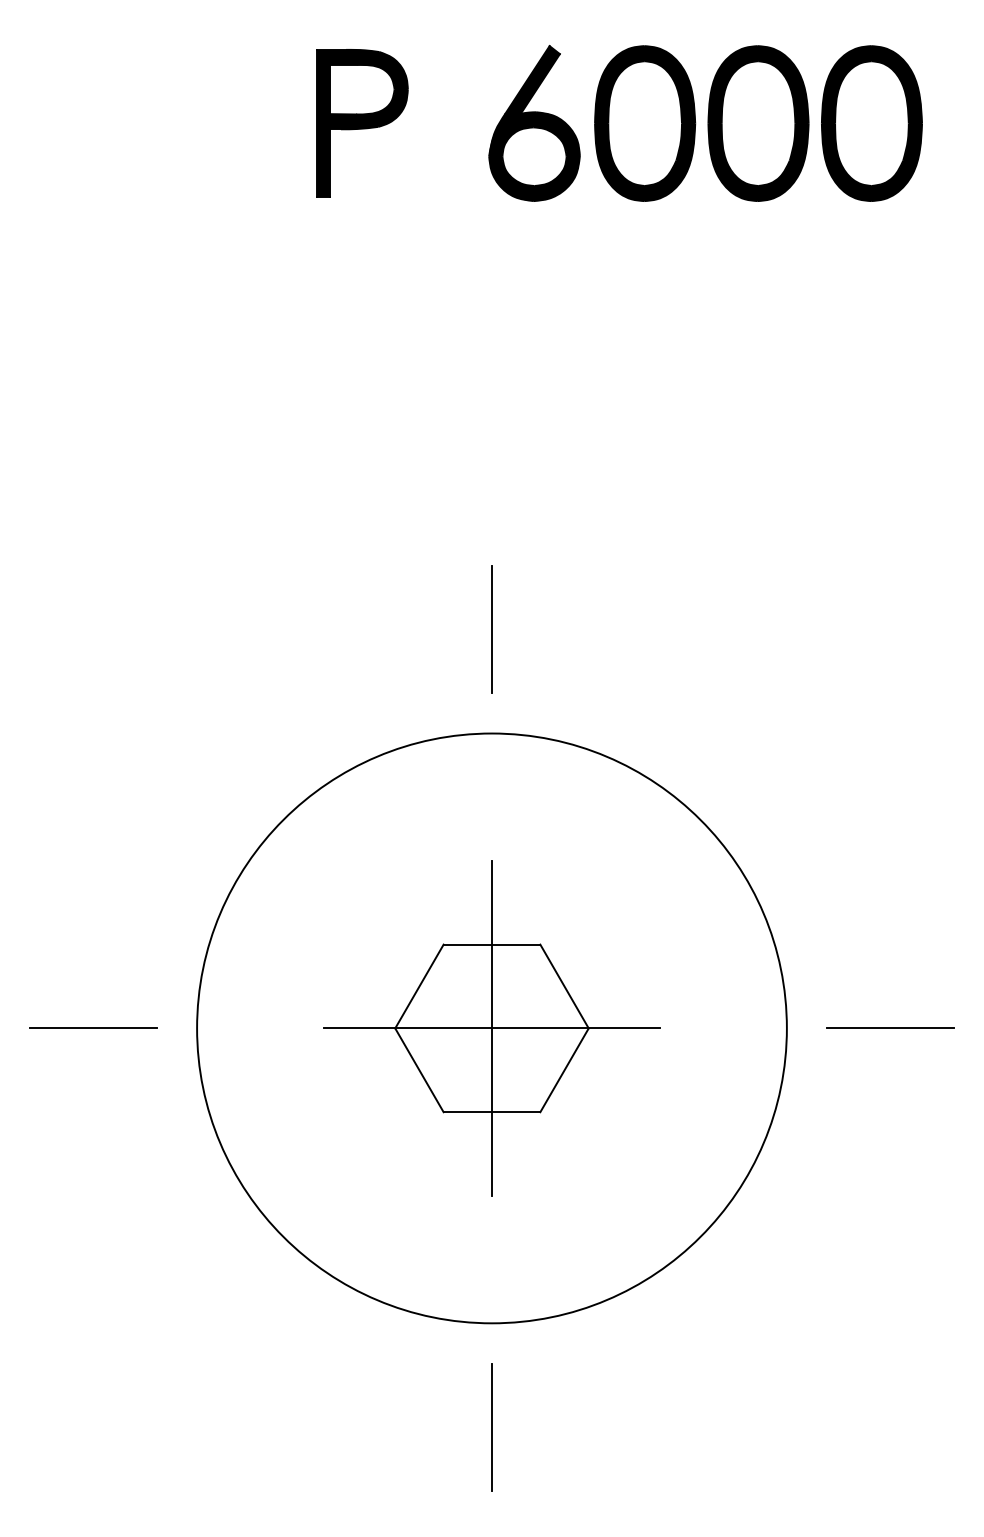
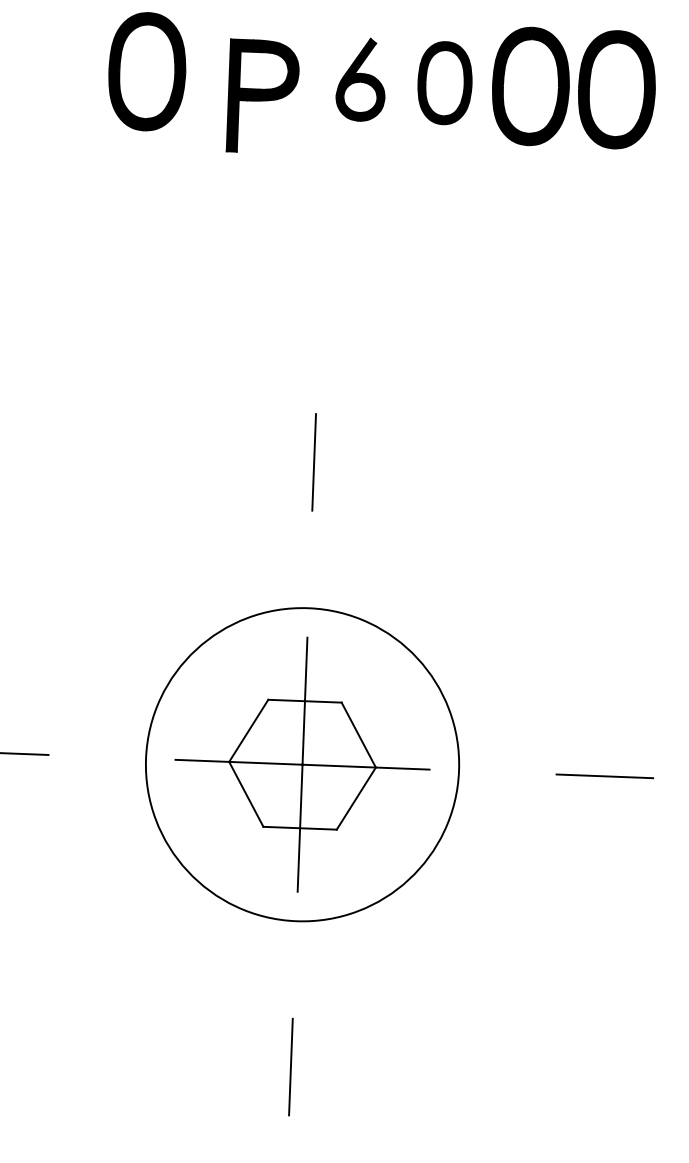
part: (534, 122) -> (361, 79), size x0.7
part: (252, 123) -> (147, 71), added
part: (362, 123) -> (263, 96), moved
part: (645, 123) -> (445, 83), size x0.7
circle: (491, 1028) -> (302, 764), size x0.7

